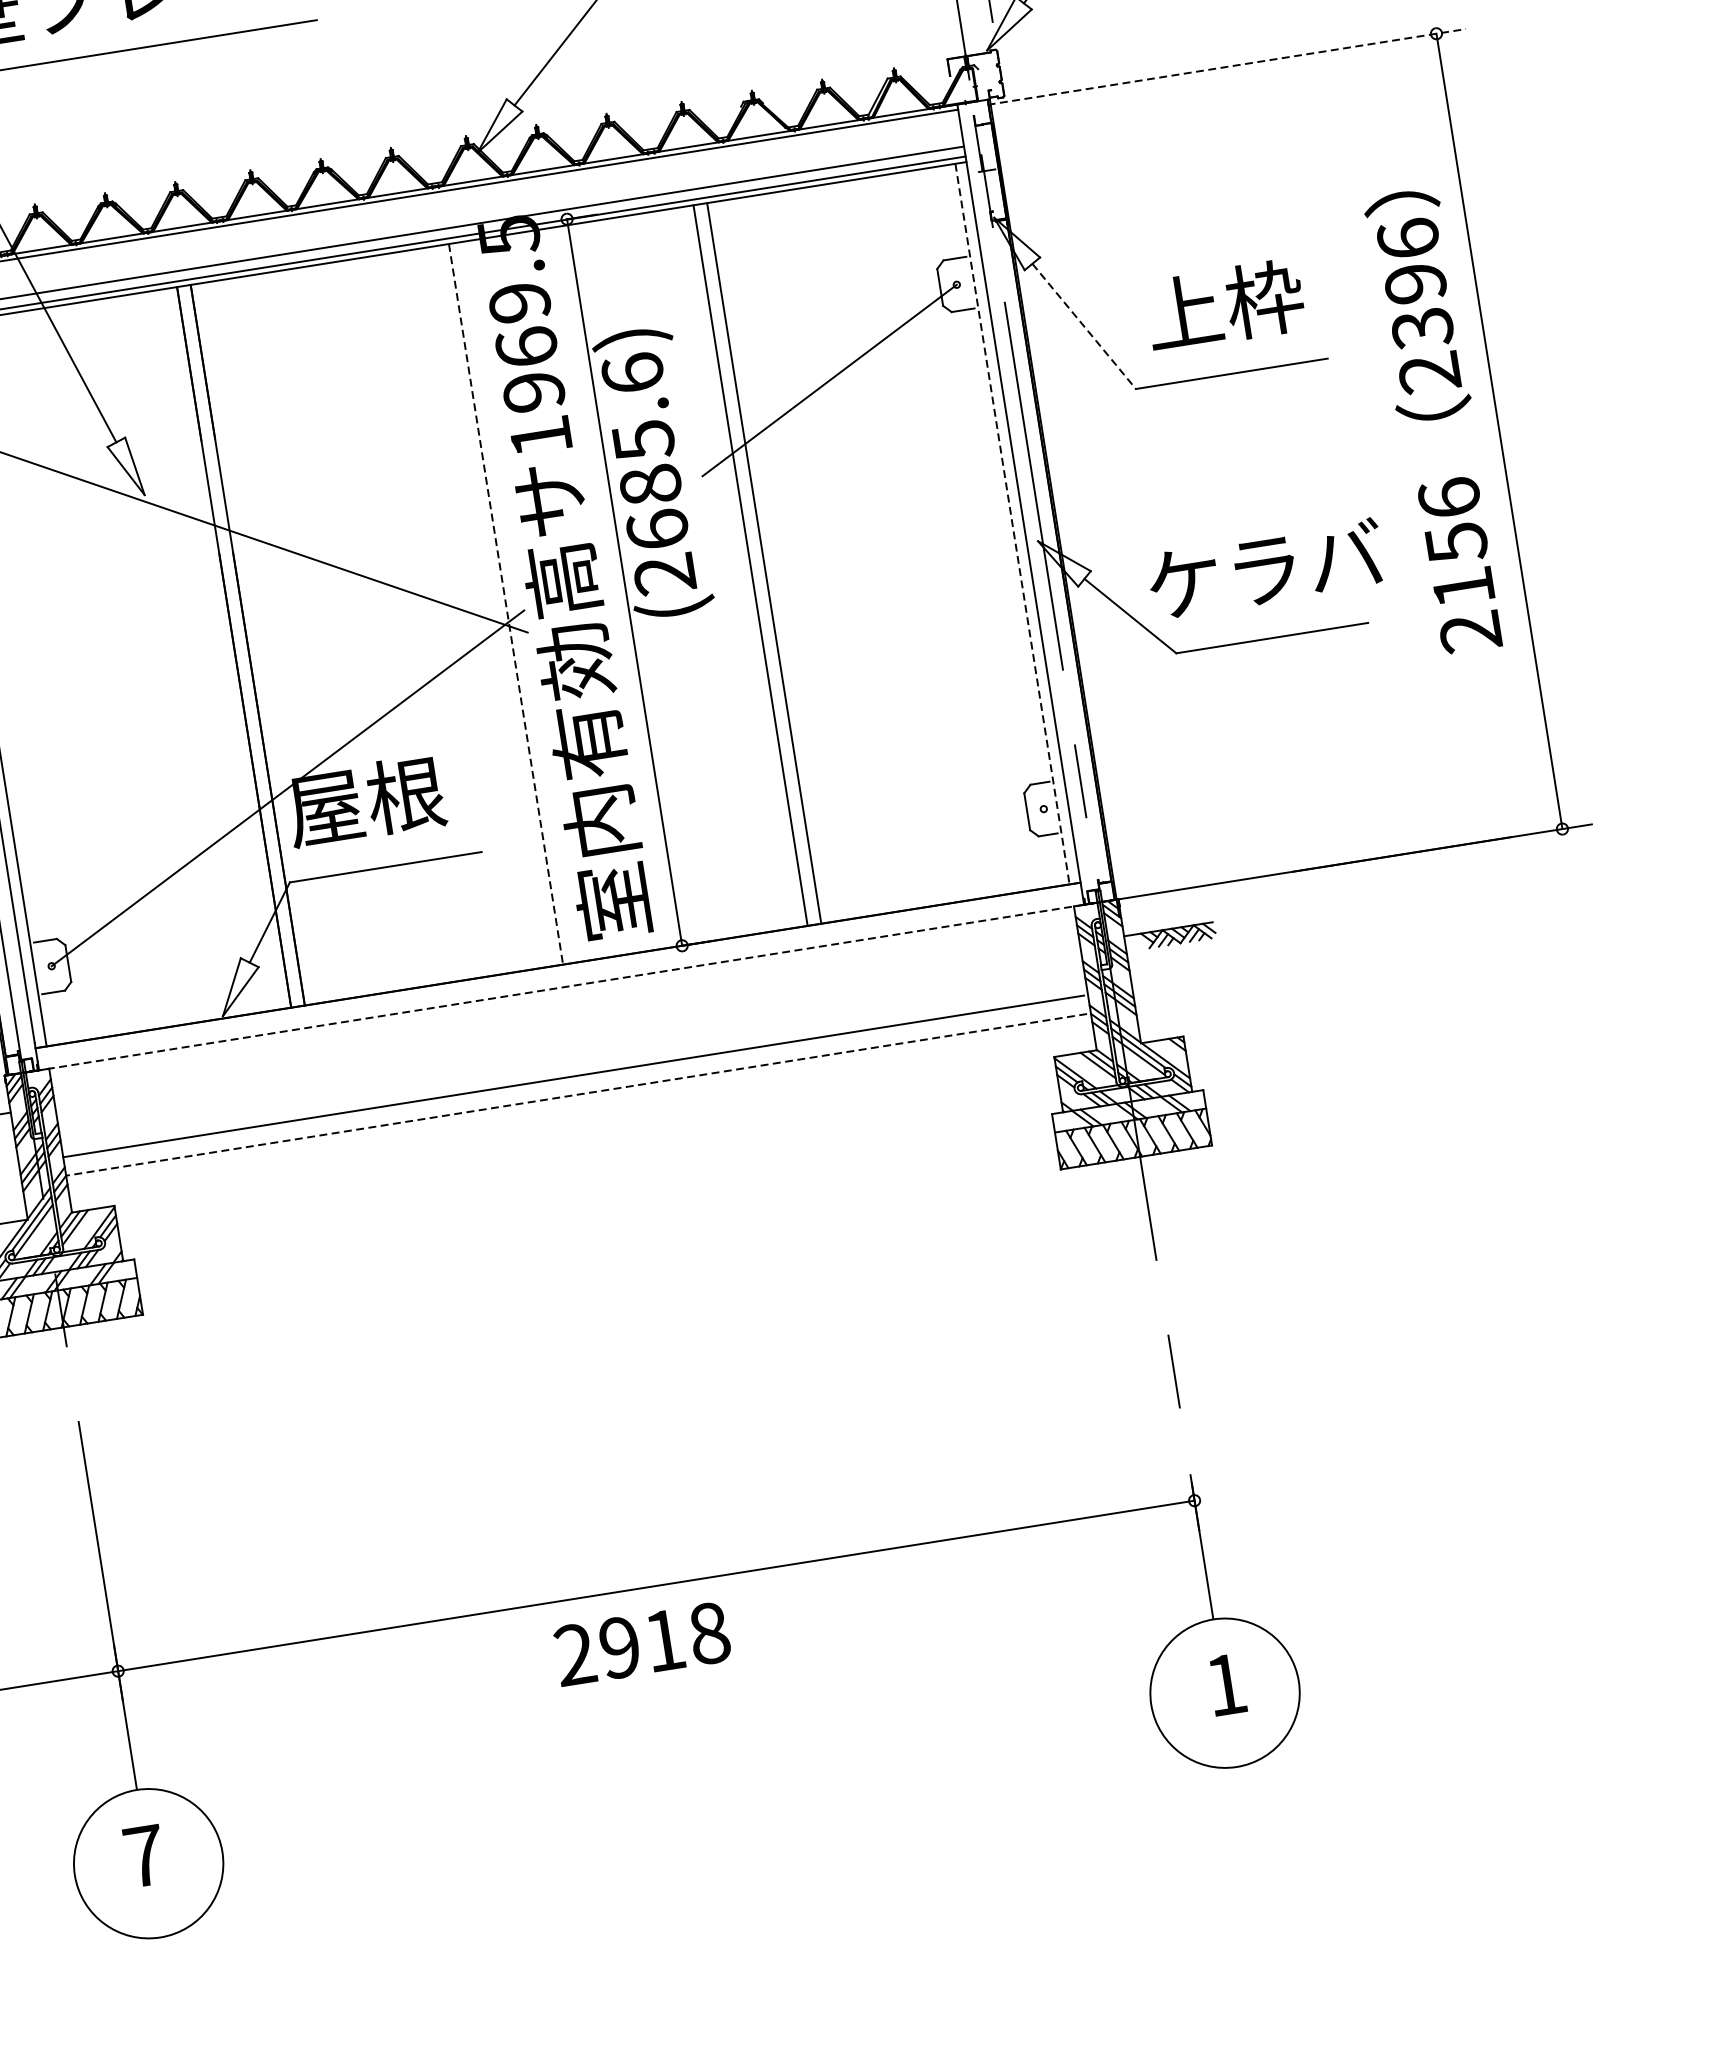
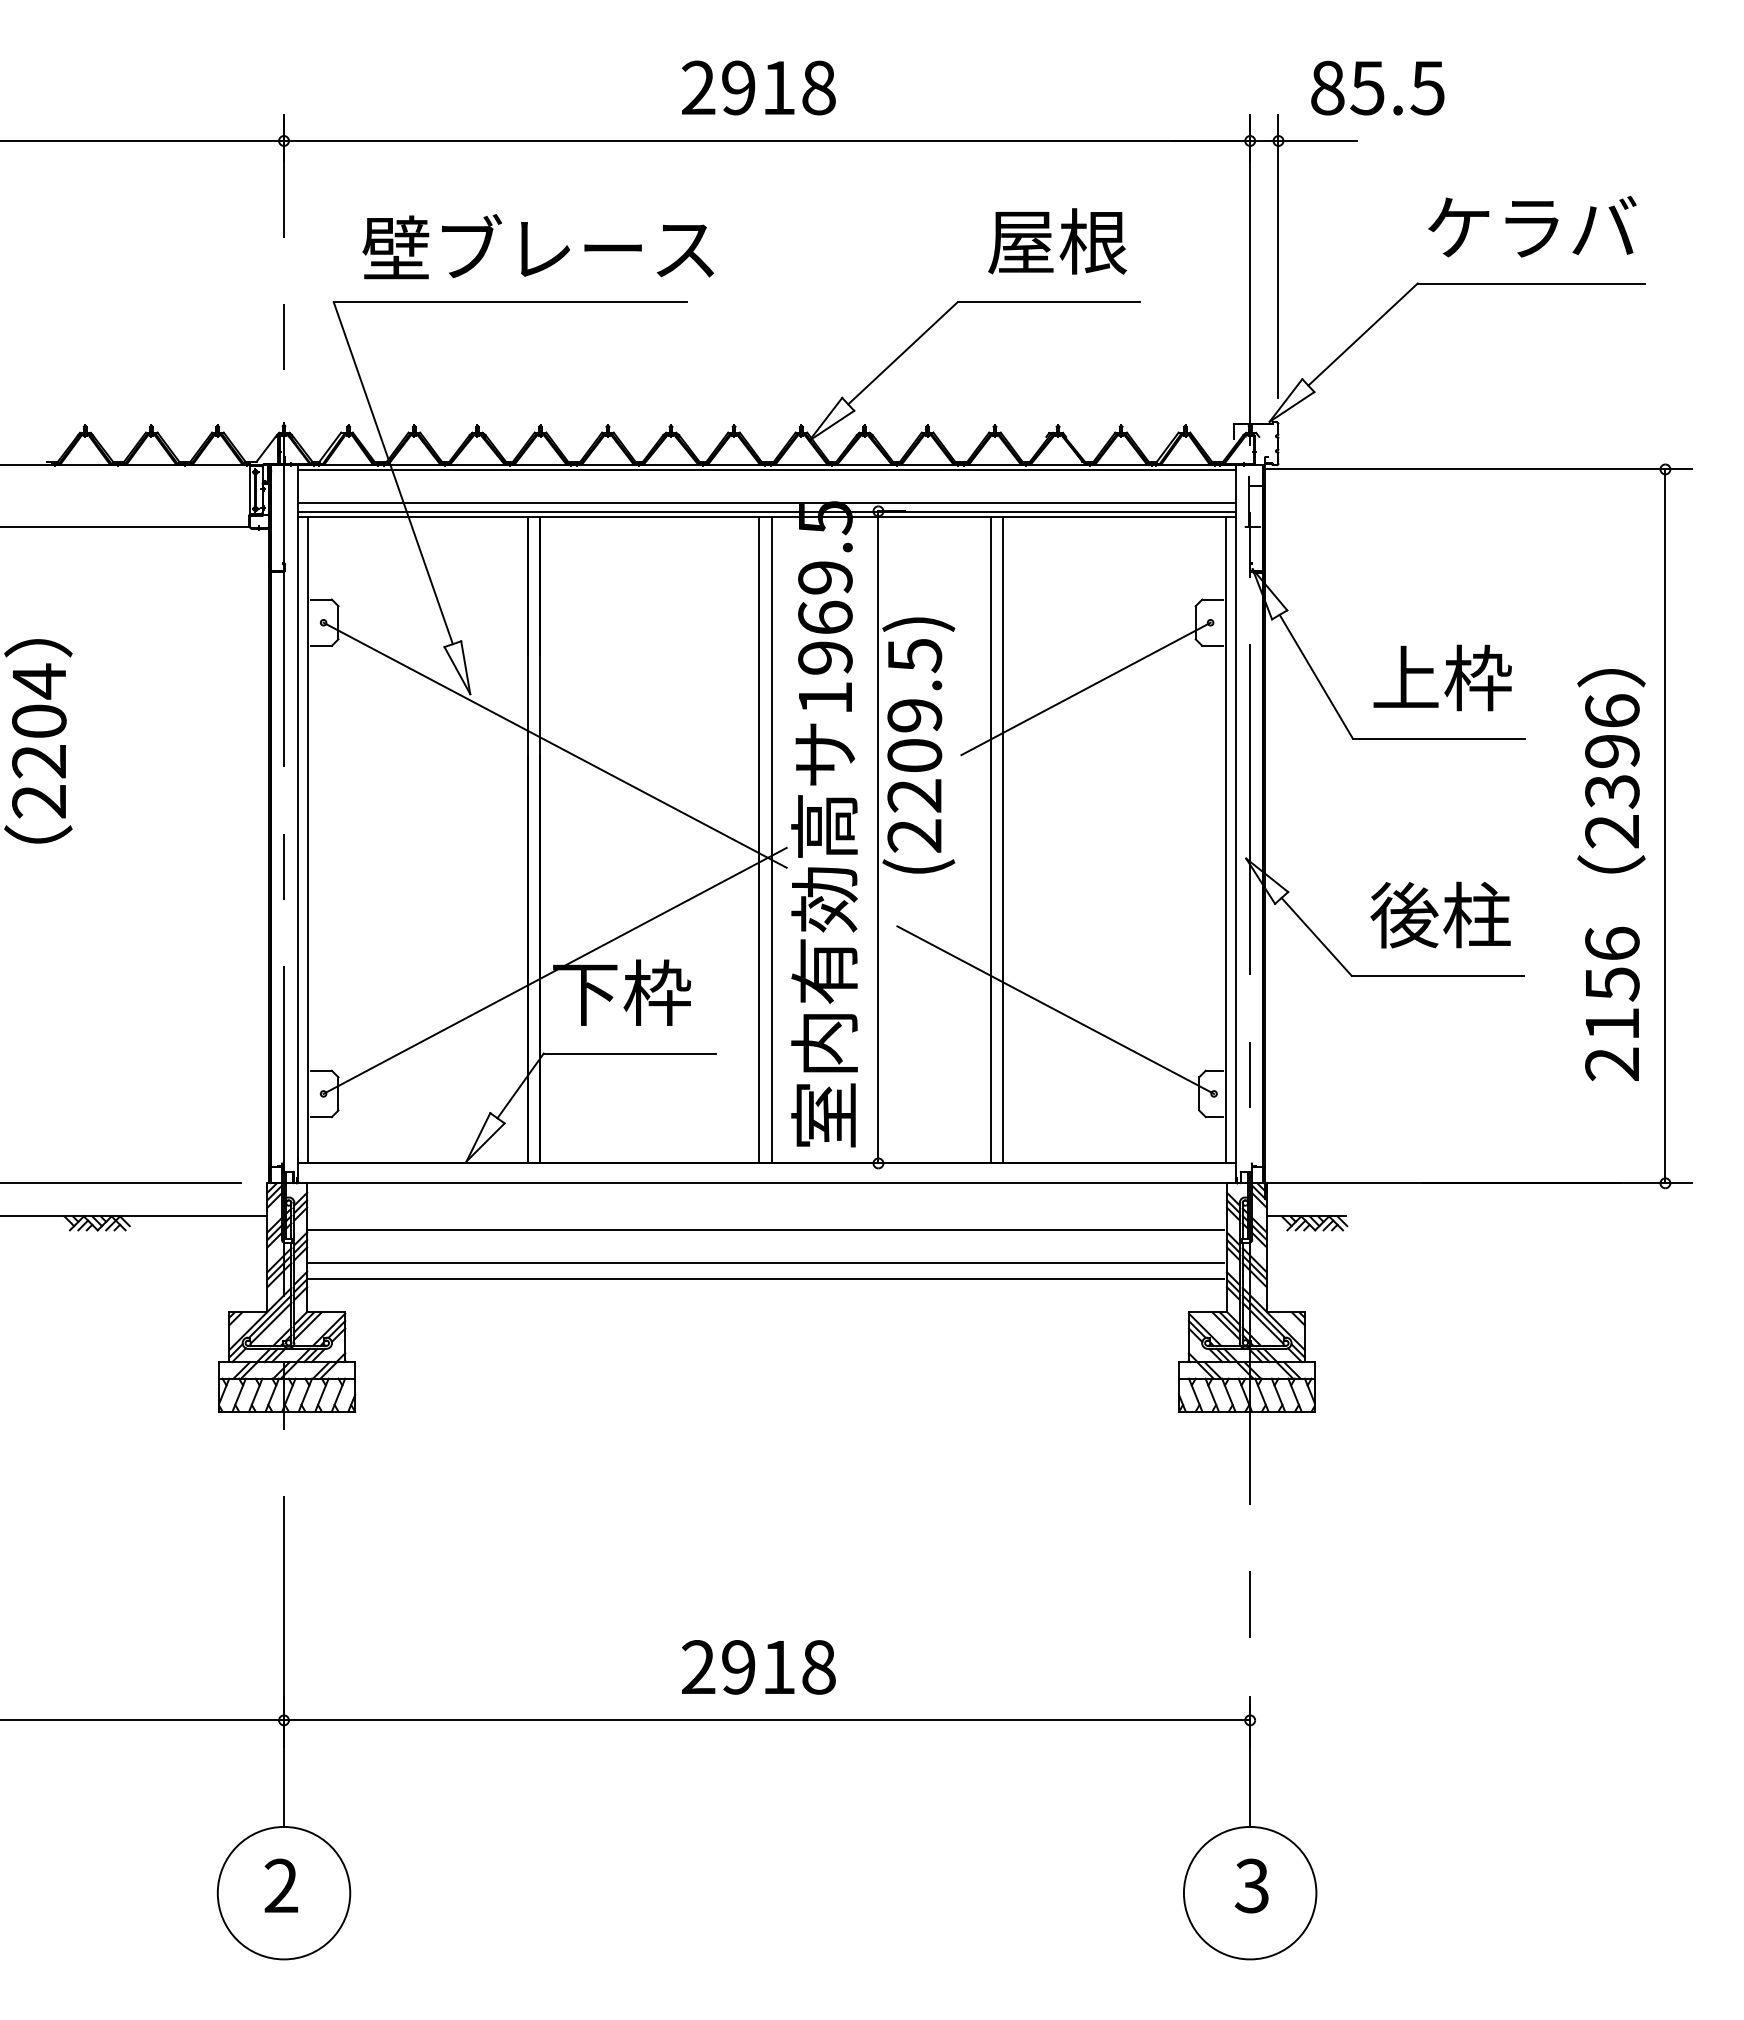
line: (1227, 66) -> (1477, 469), dashed -> solid
line: (1084, 325) -> (1316, 676), dashed -> solid
text: (1436, 421) -> (1611, 874), moved
text: (645, 451) -> (914, 725), (2685.6) -> (2209.5)
line: (1012, 524) -> (1226, 840), dashed -> solid
text: (1265, 569) -> (1441, 914), ケラバ -> 後柱
line: (506, 604) -> (771, 840), dashed -> solid
line: (492, 605) -> (759, 839), added
line: (852, 743) -> (1055, 1009), added
text: (365, 800) -> (621, 992), 屋根 -> 下枠
line: (553, 989) -> (759, 1183), dashed -> solid
line: (567, 1039) -> (765, 1229), added
line: (575, 1095) -> (764, 1279), dashed -> solid
text: (642, 1644) -> (758, 1667), moved
text: (1225, 1684) -> (1251, 1885), 1 -> 3
text: (144, 1855) -> (281, 1885), 7 -> 2

